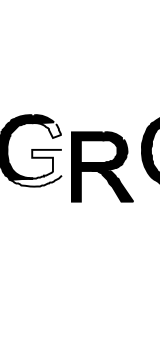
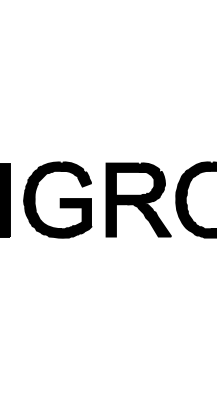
fill: (46, 129) -> (75, 177), added
part: (102, 166) -> (138, 199), moved
fill: (34, 168) -> (63, 218), added

